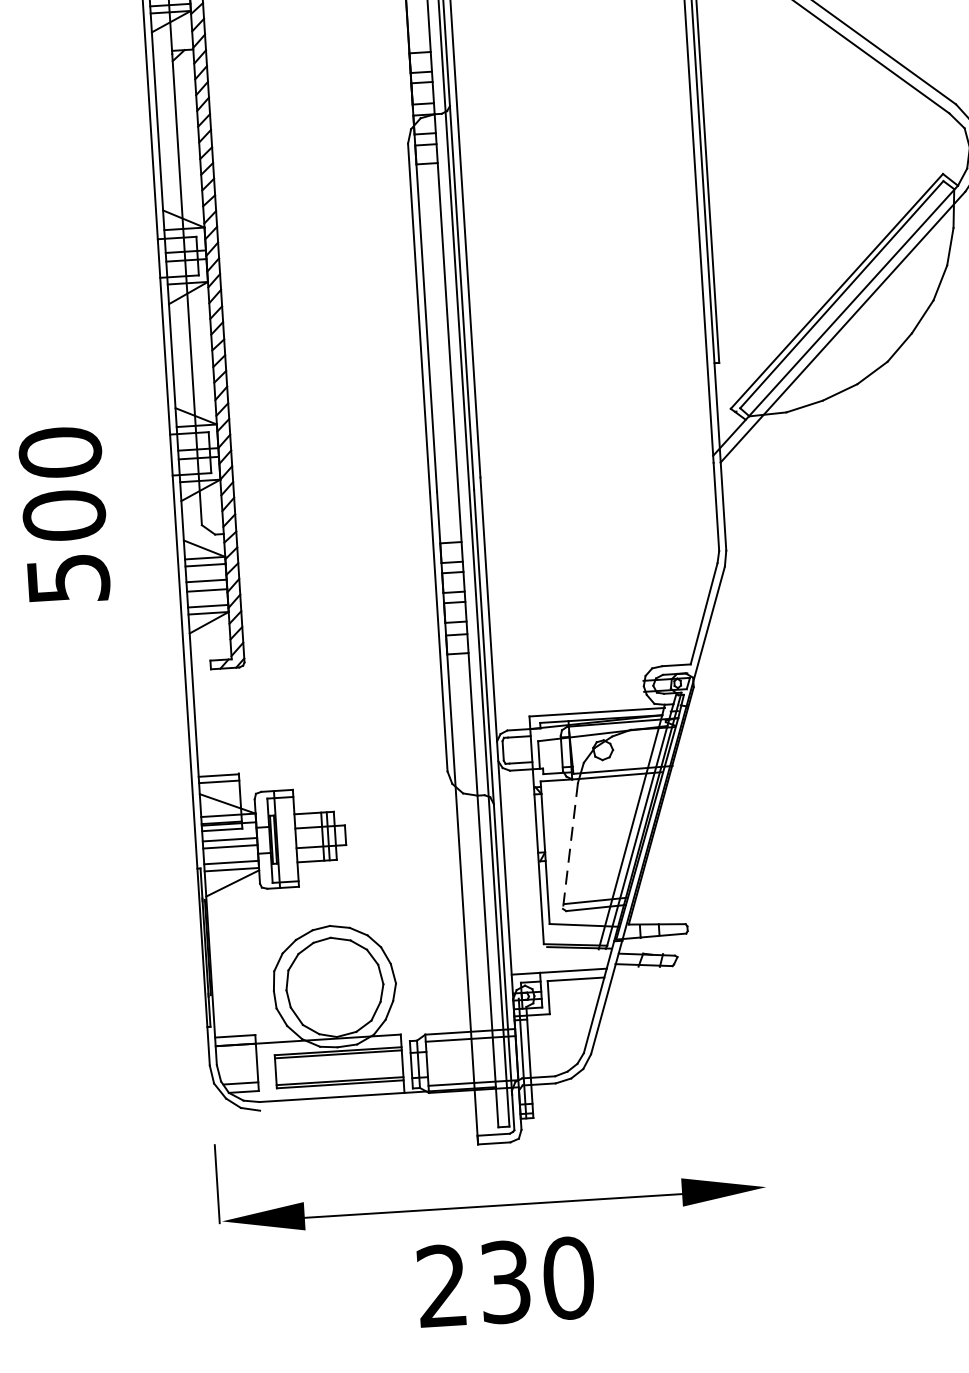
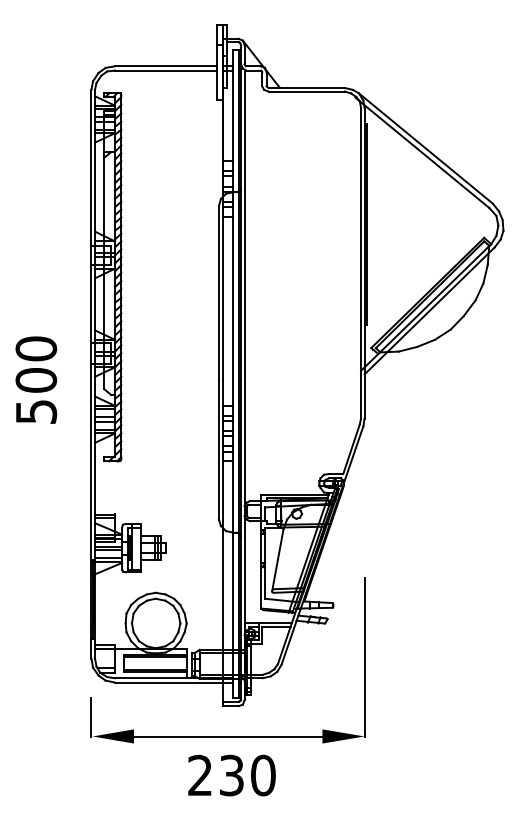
line: (569, 845) -> (277, 560), dashed -> solid
line: (756, 1029) -> (364, 657), added
line: (379, 1103) -> (174, 682), added

